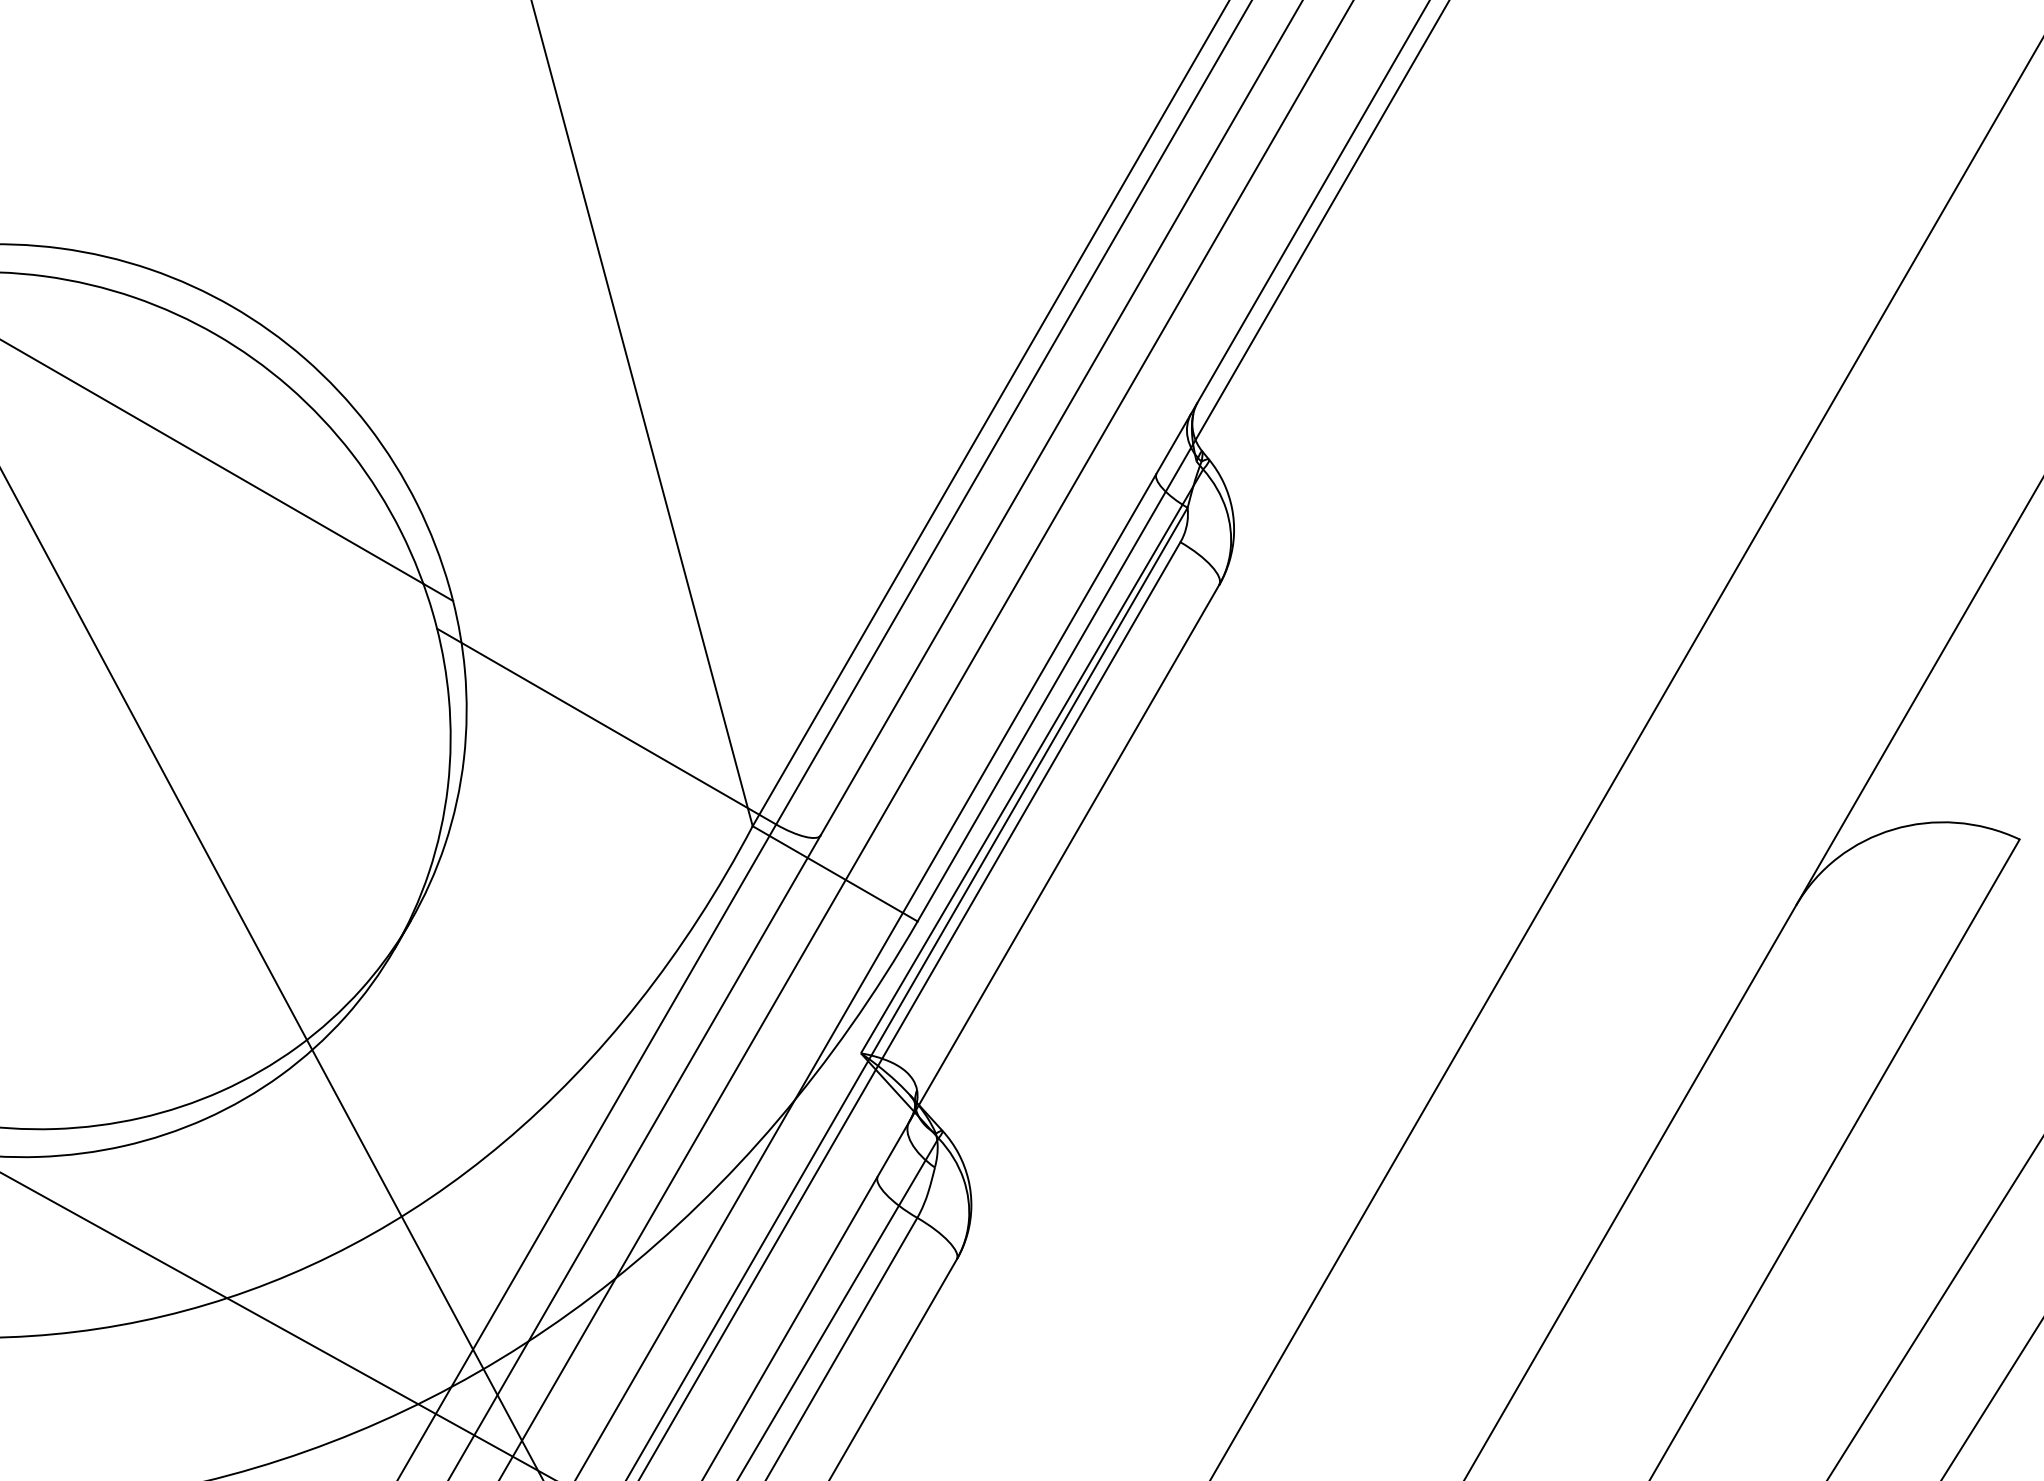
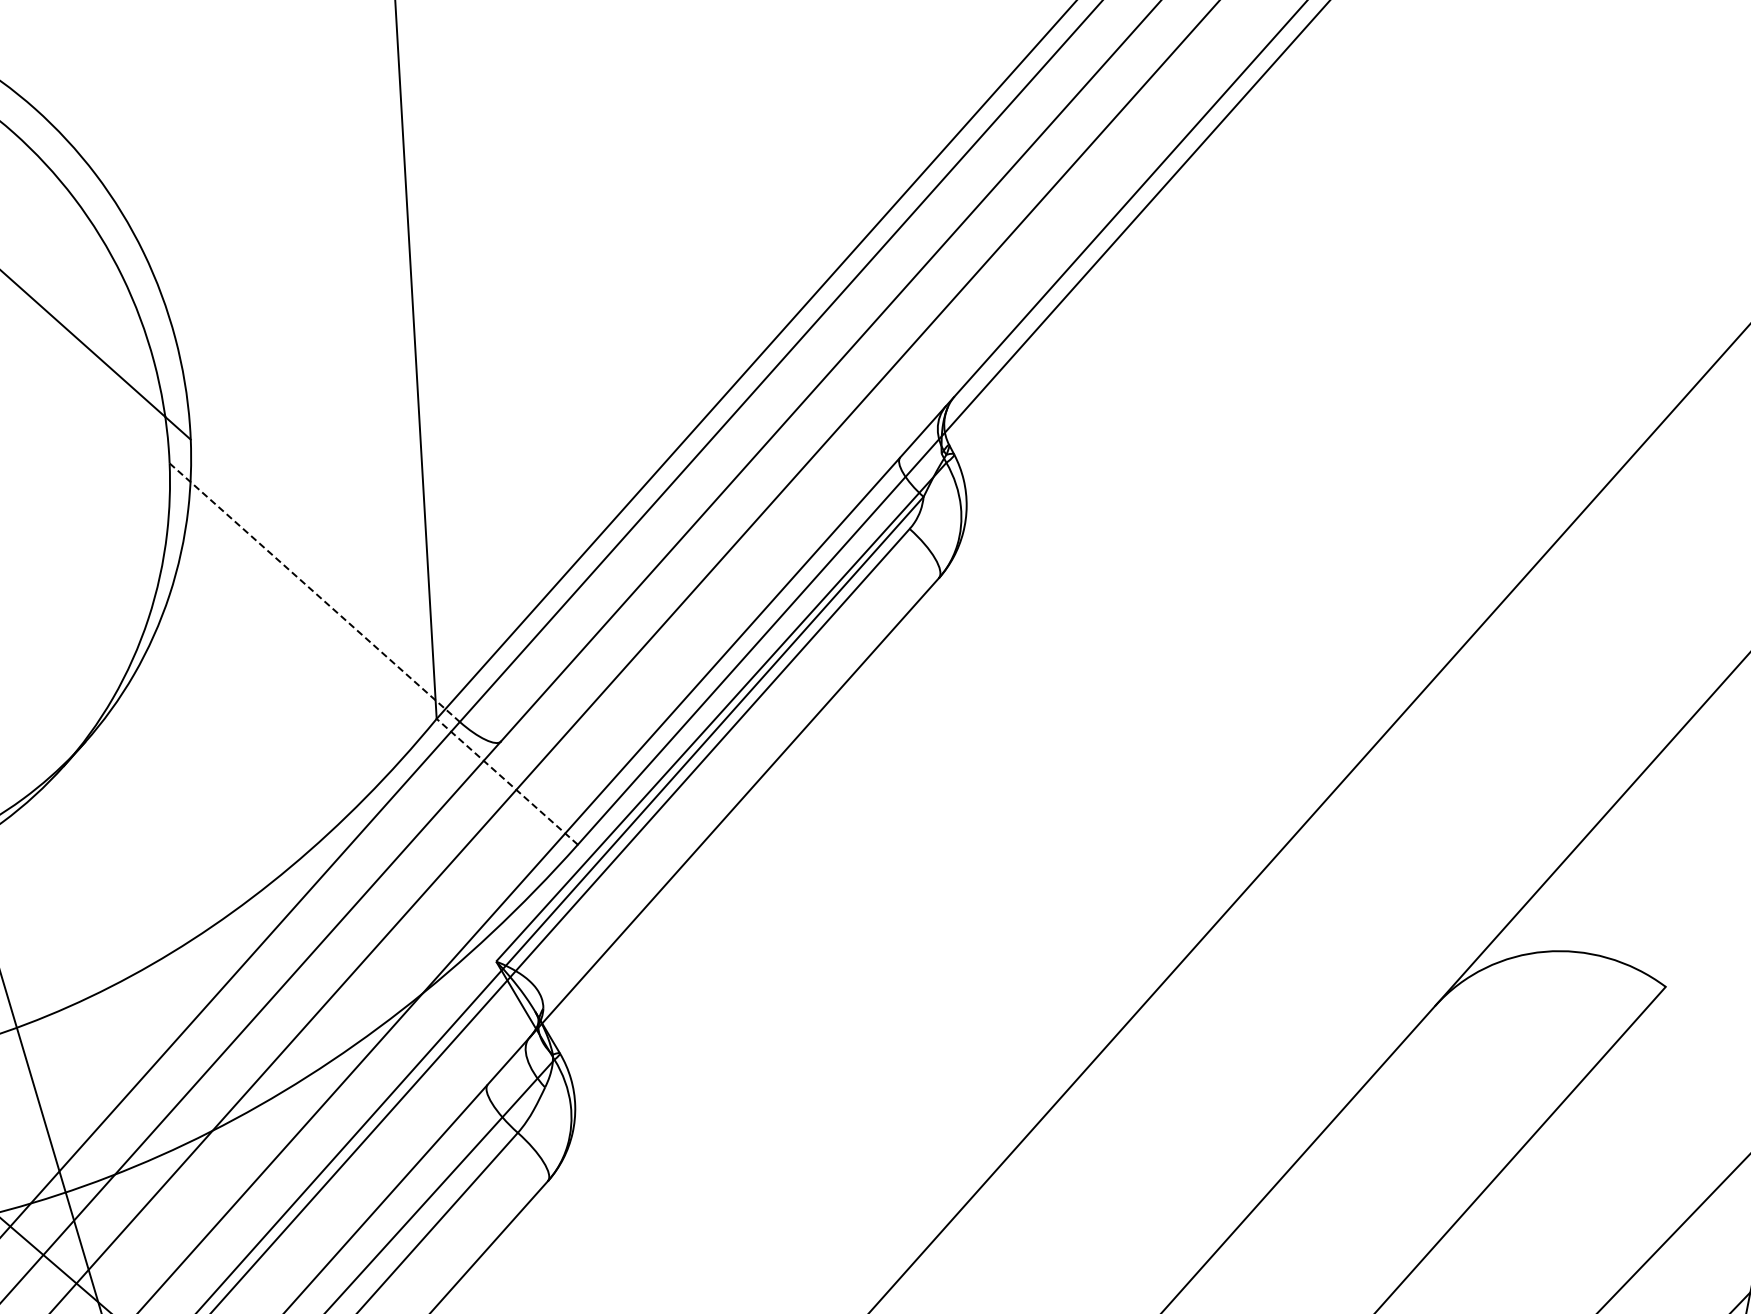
line: (606, 726) -> (314, 592), solid -> dashed
line: (834, 873) -> (506, 781), solid -> dashed

